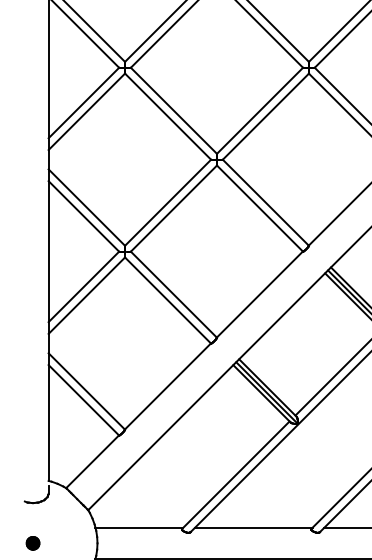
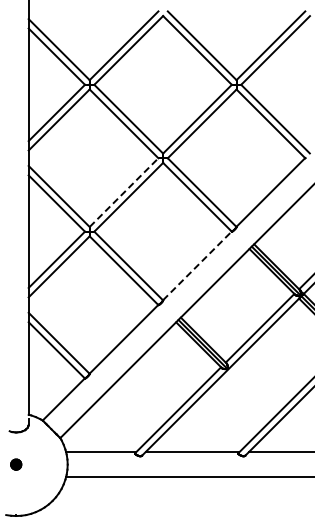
line: (168, 202) -> (124, 192), solid -> dashed
line: (260, 294) -> (197, 265), solid -> dashed

